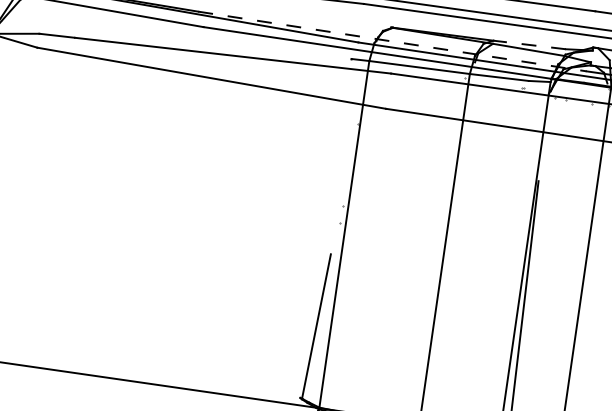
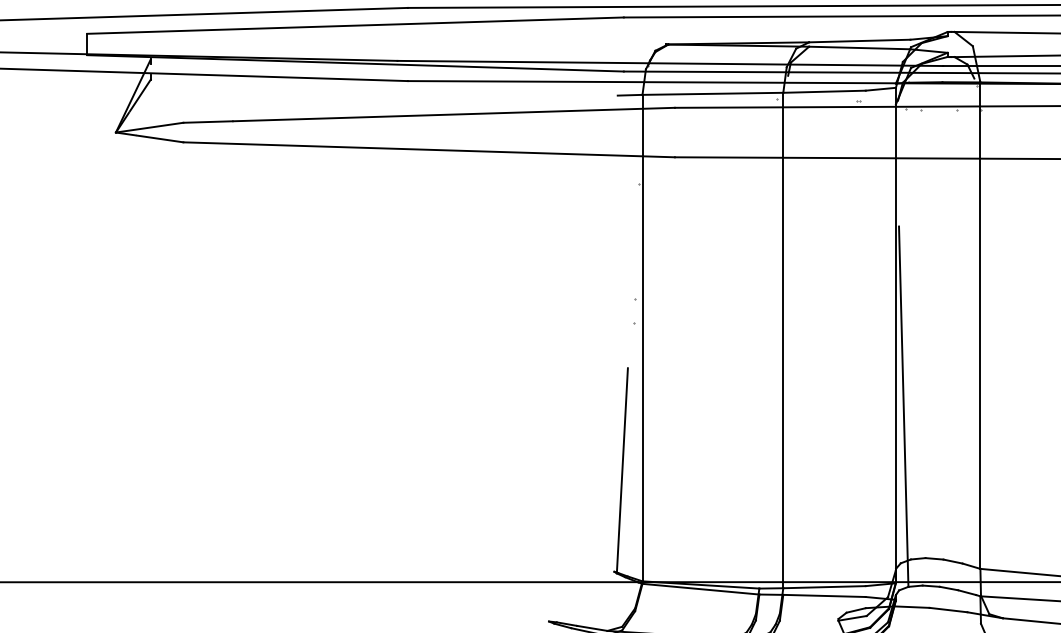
line: (392, 41) -> (670, 63), dashed -> solid
line: (529, 45) -> (859, 41), dashed -> solid

